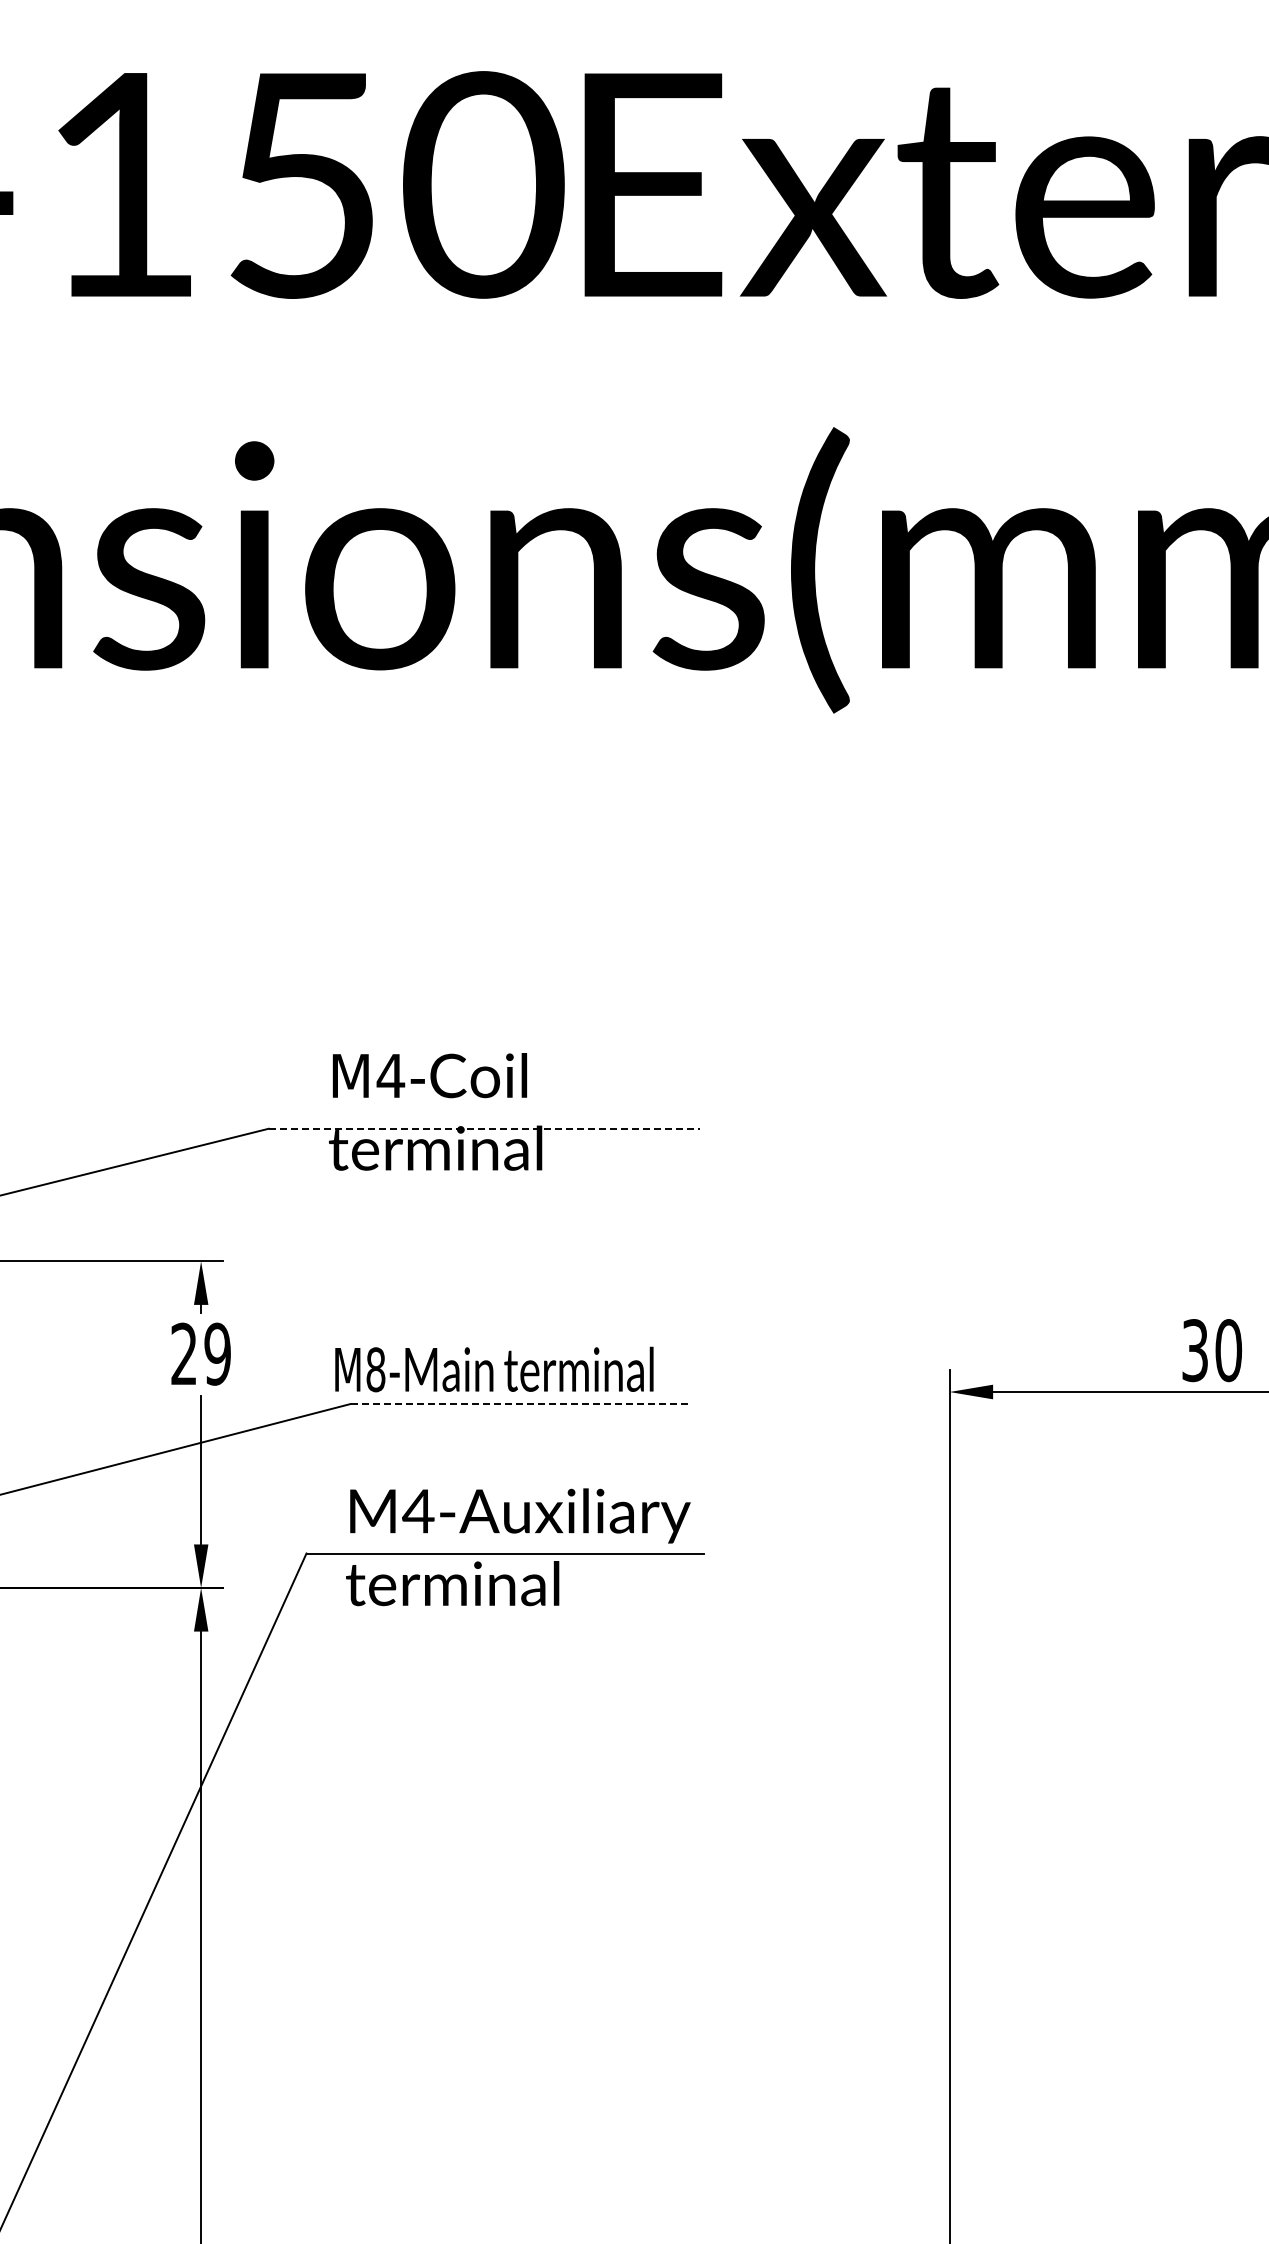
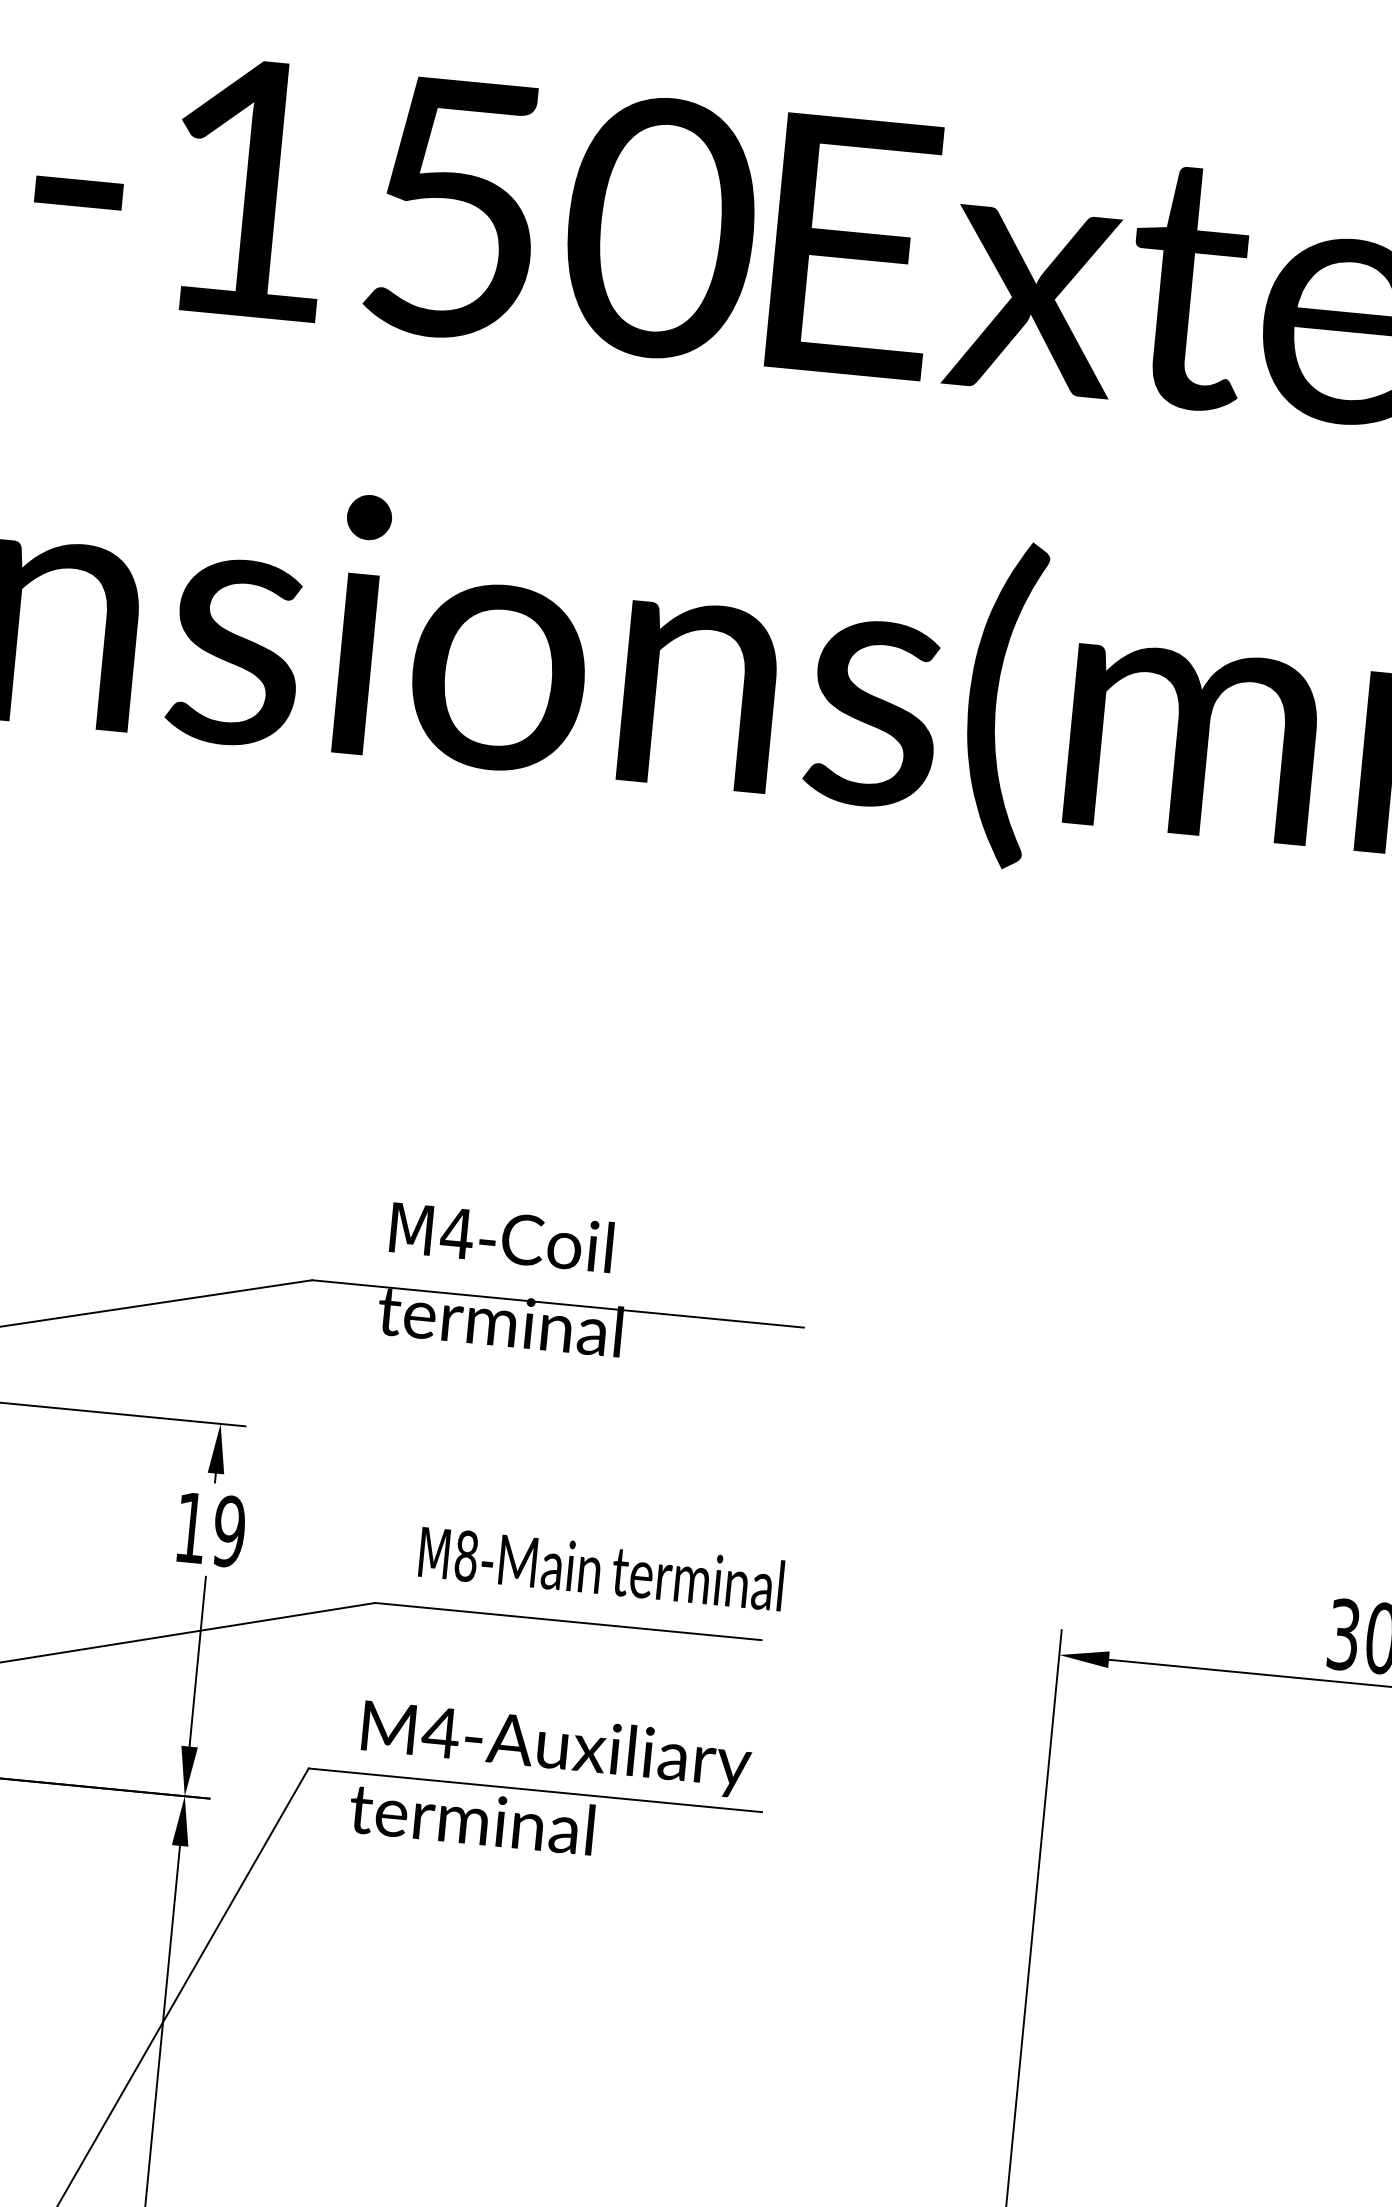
line: (484, 1128) -> (558, 1303), dashed -> solid
text: (183, 1353) -> (190, 1527), 29 -> 19
text: (494, 1369) -> (601, 1568), moved
line: (520, 1404) -> (568, 1622), dashed -> solid

